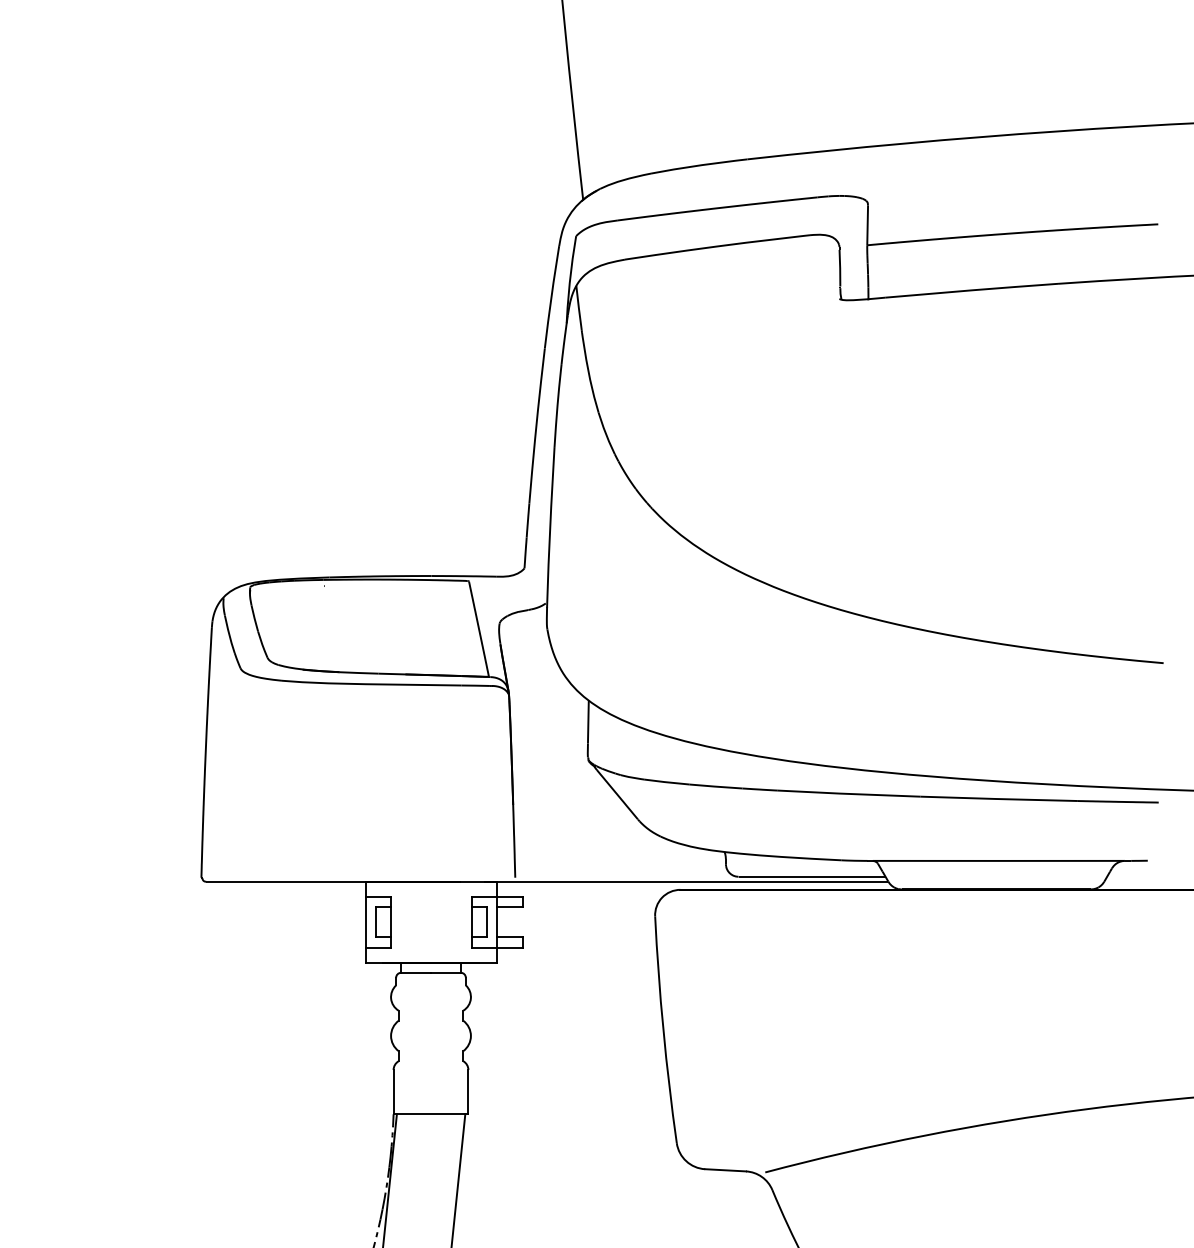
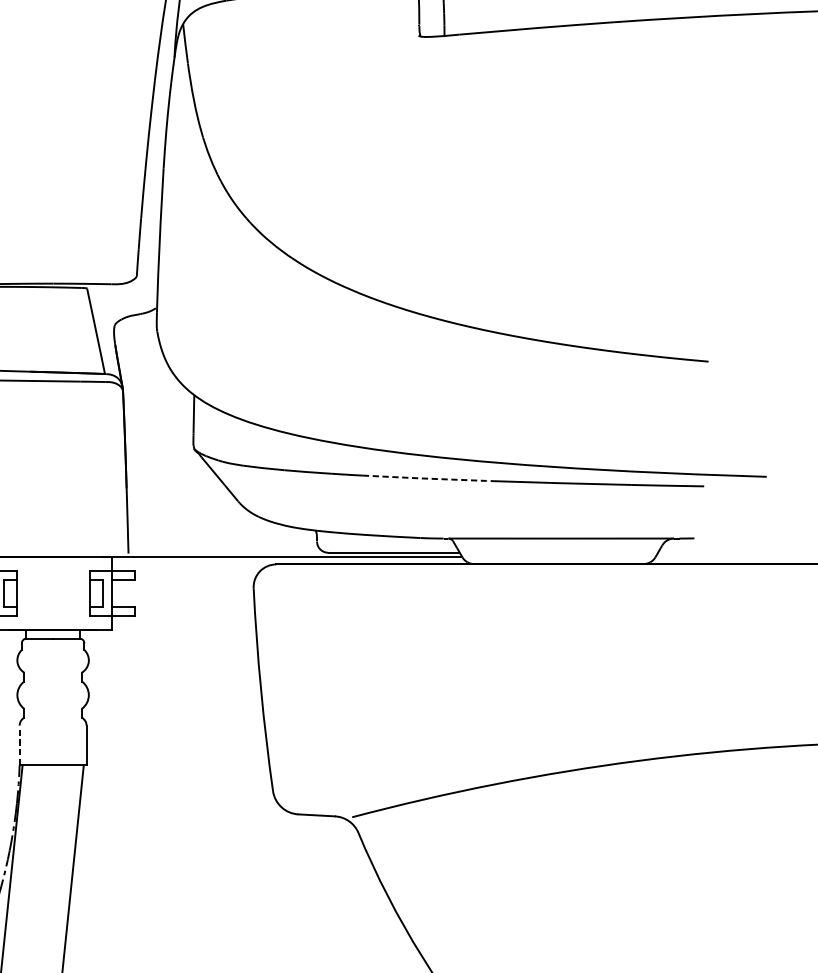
line: (849, 793) -> (427, 478), solid -> dashed
line: (393, 1091) -> (19, 744), solid -> dashed

